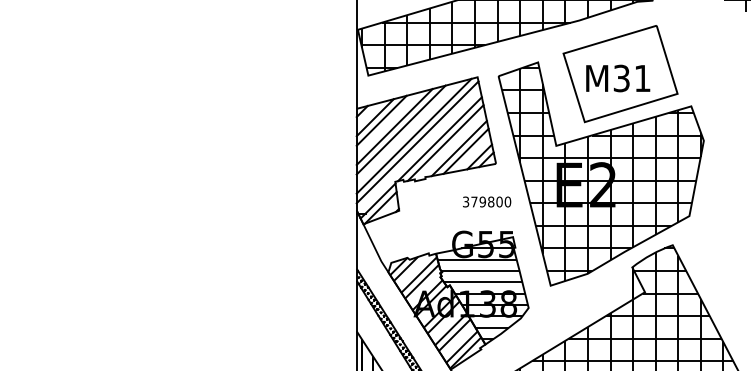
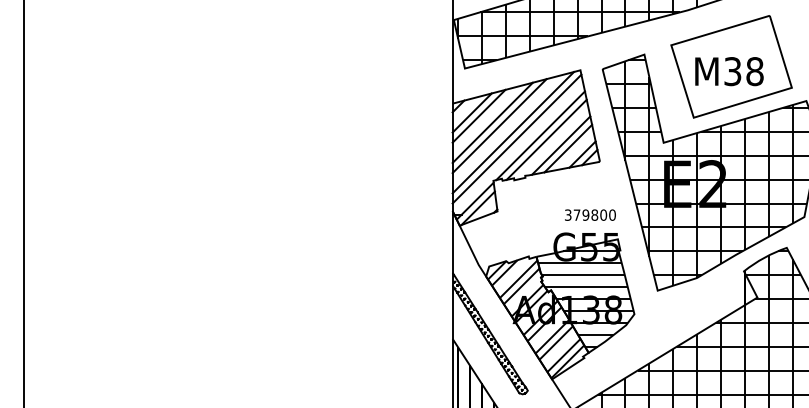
text: (642, 78) -> (754, 71), M31 -> M38
text: (487, 201) -> (590, 214), moved

